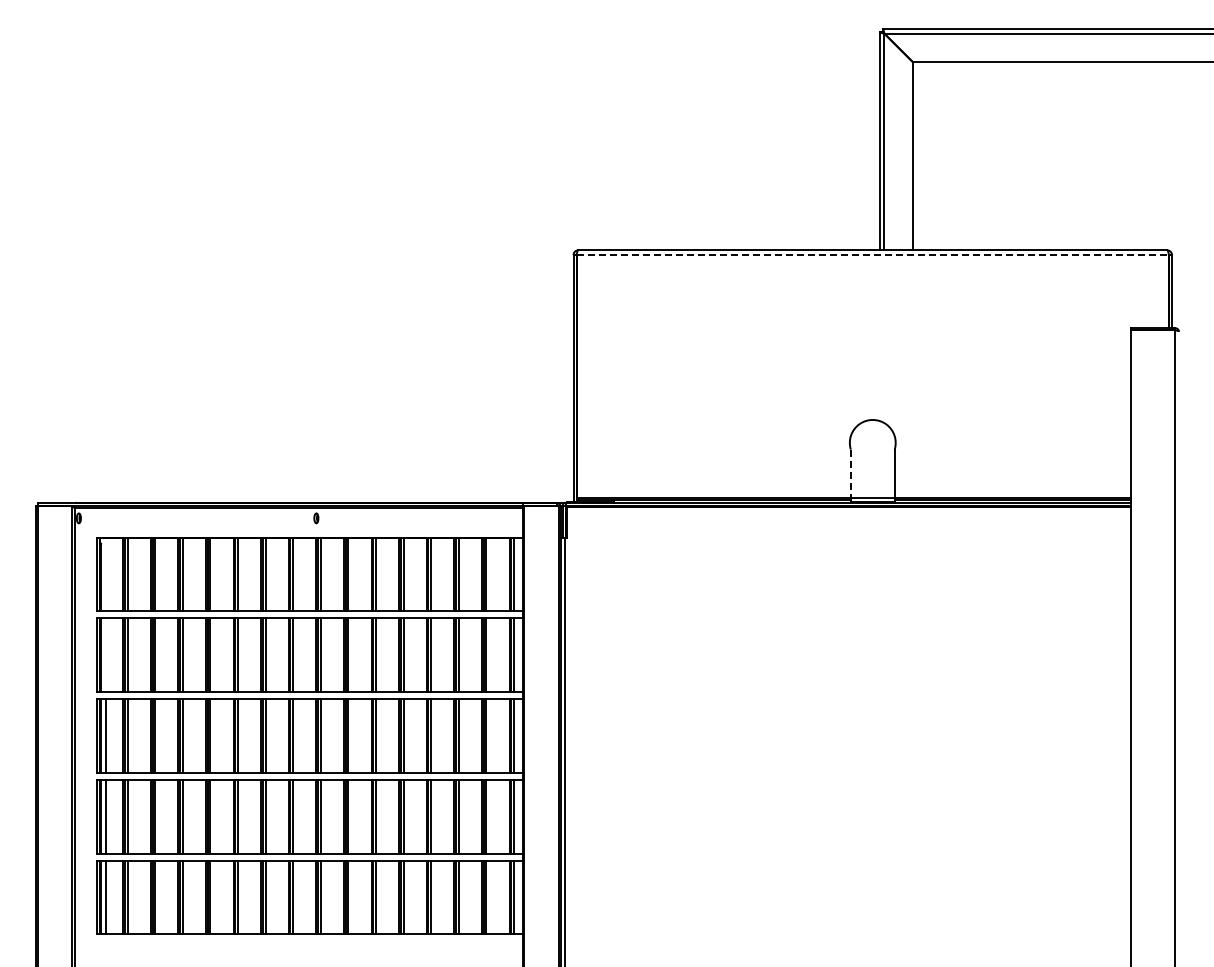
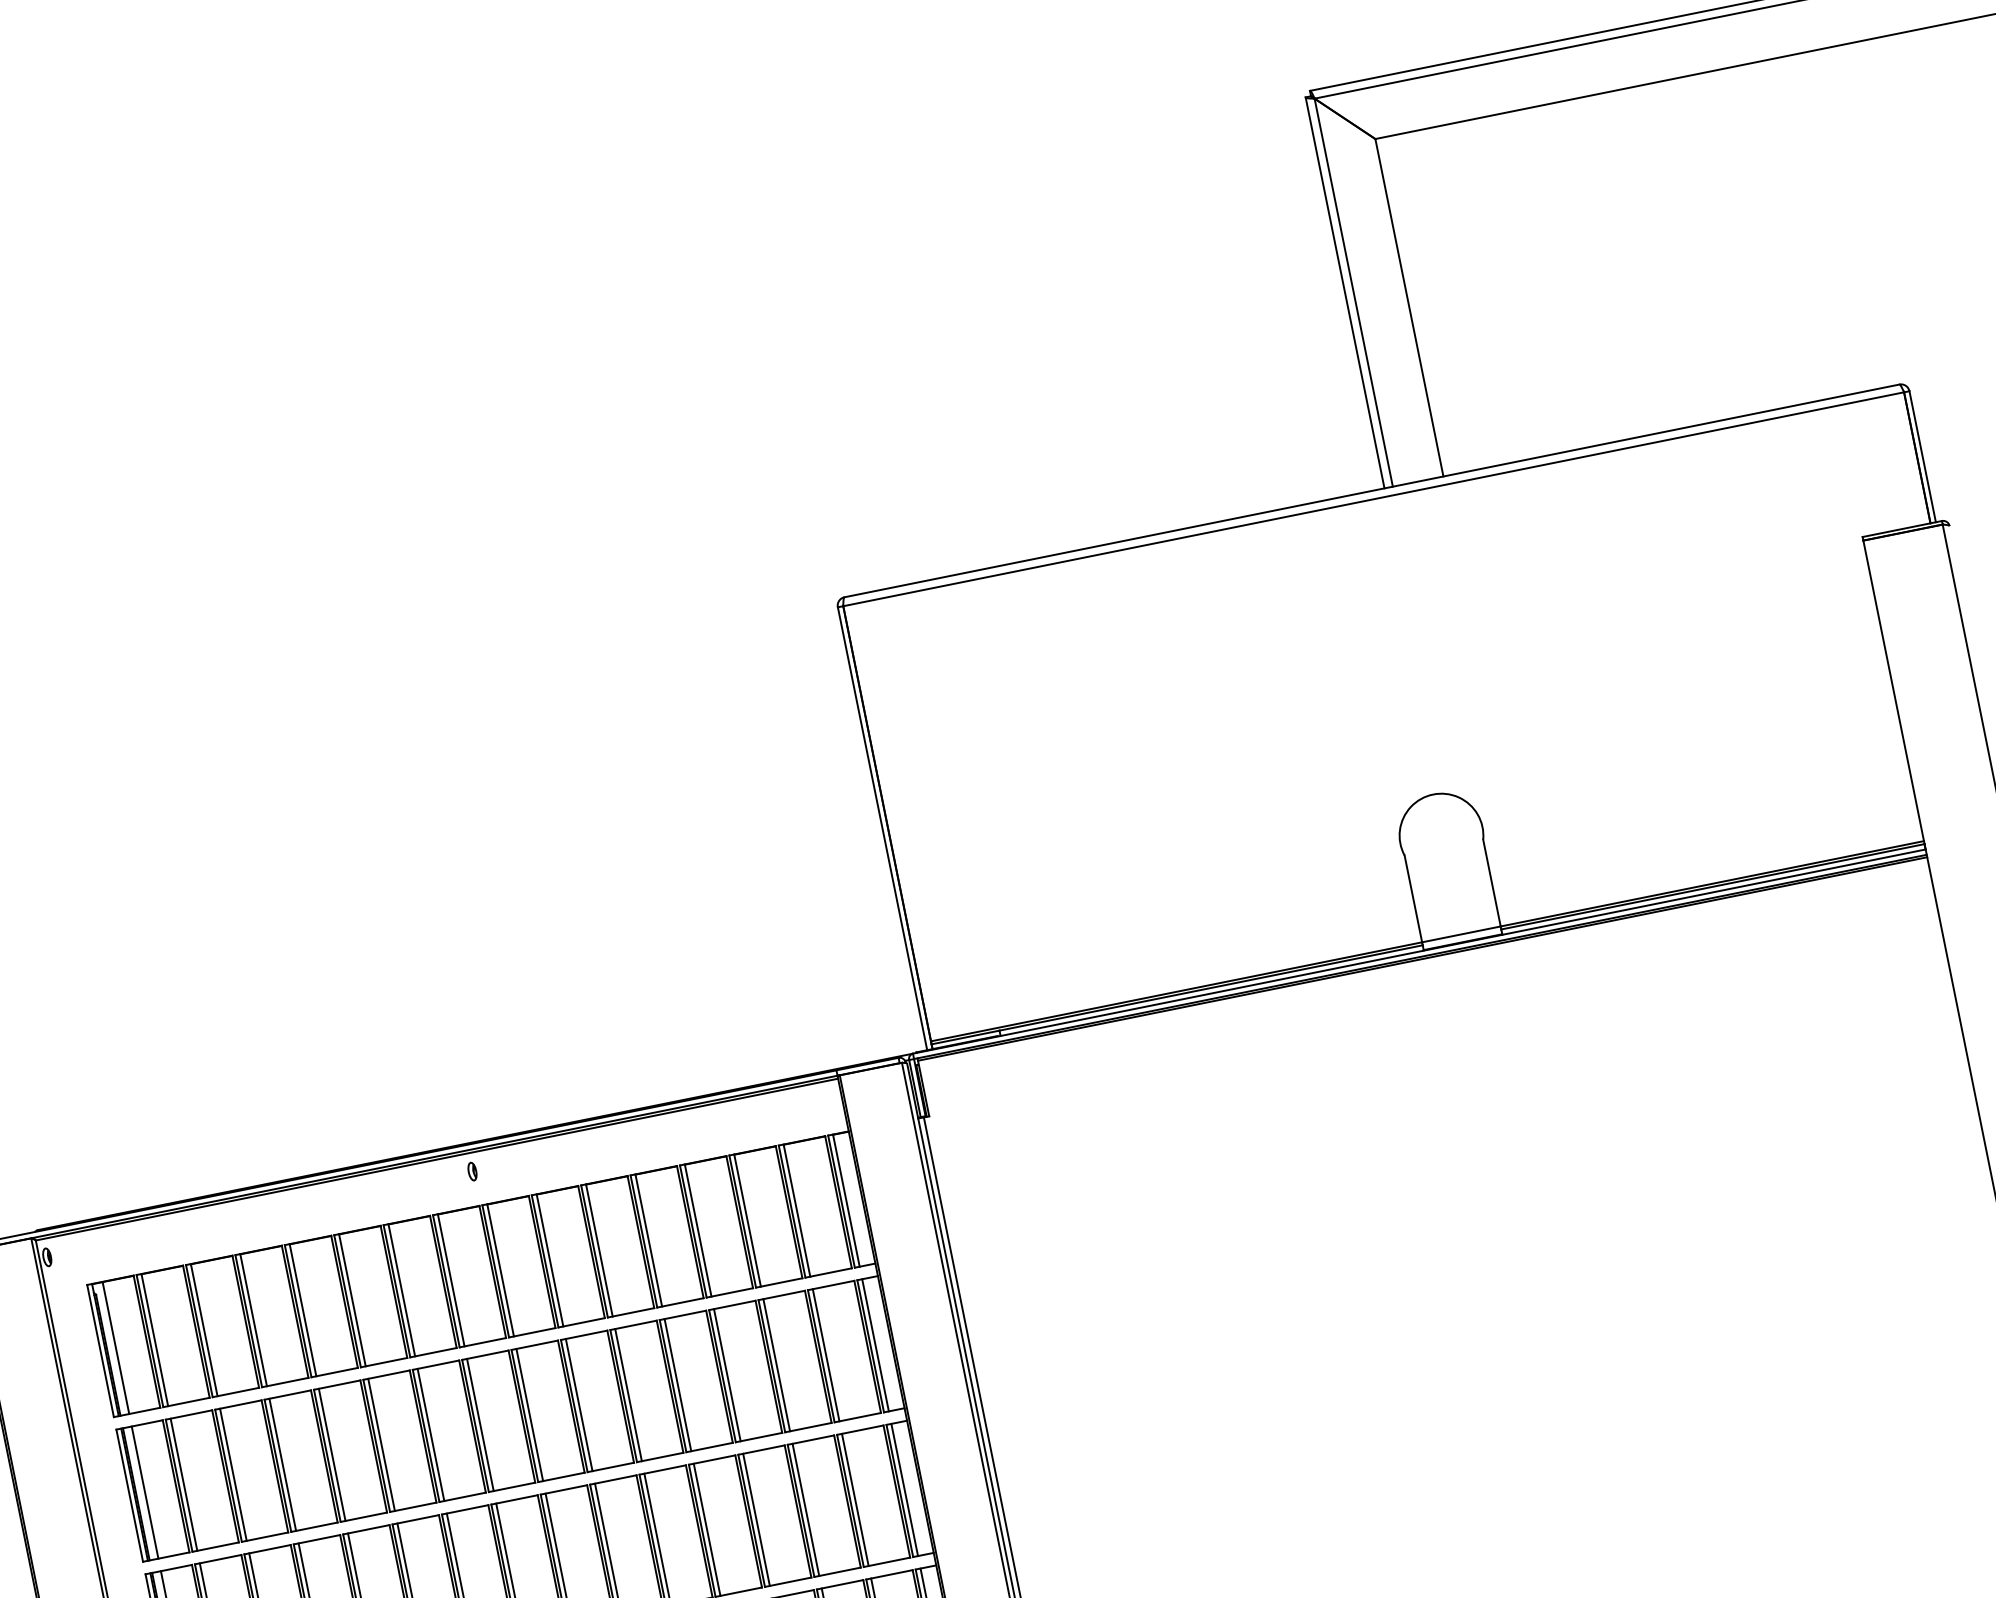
line: (873, 255) -> (1375, 499), dashed -> solid
line: (850, 474) -> (1413, 900), dashed -> solid
line: (105, 574) -> (115, 1348), added
line: (105, 655) -> (144, 1493), added

